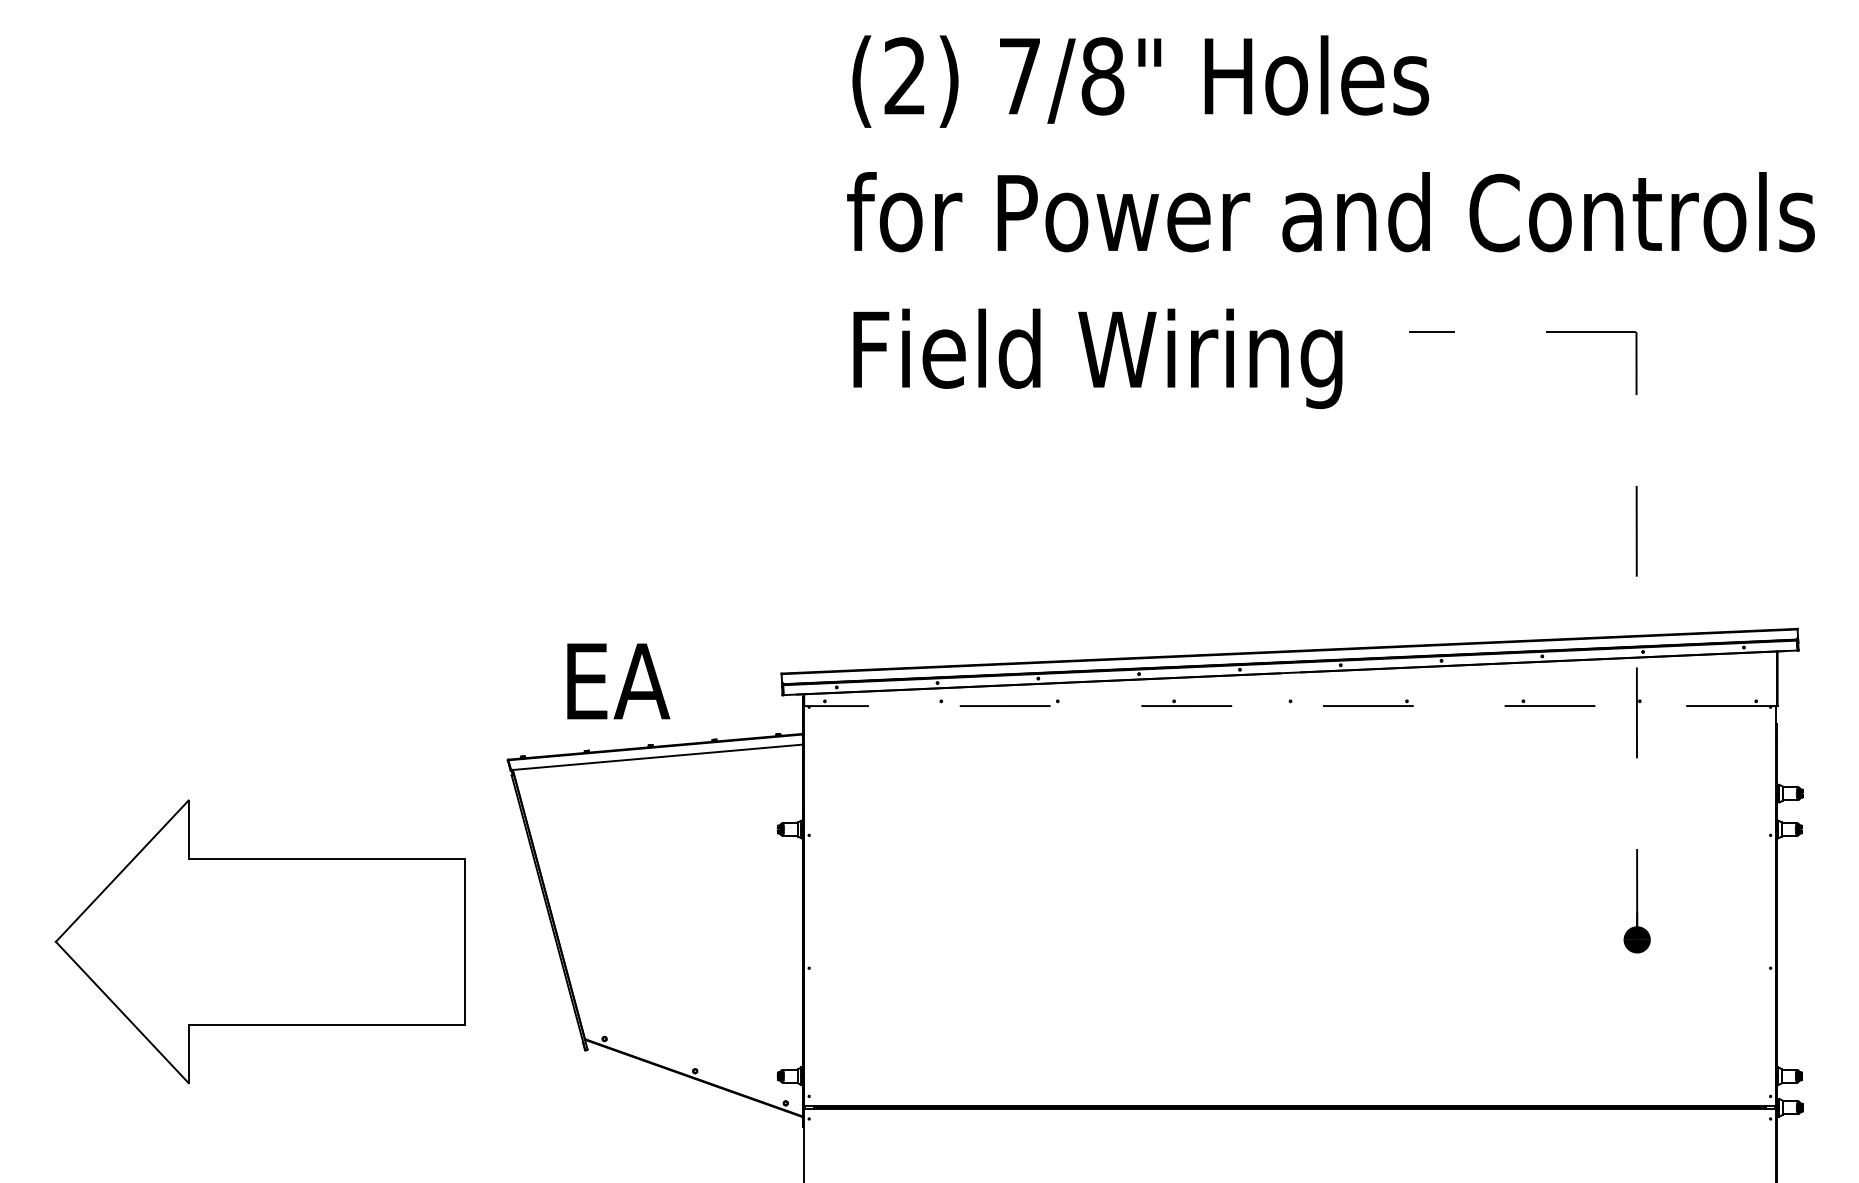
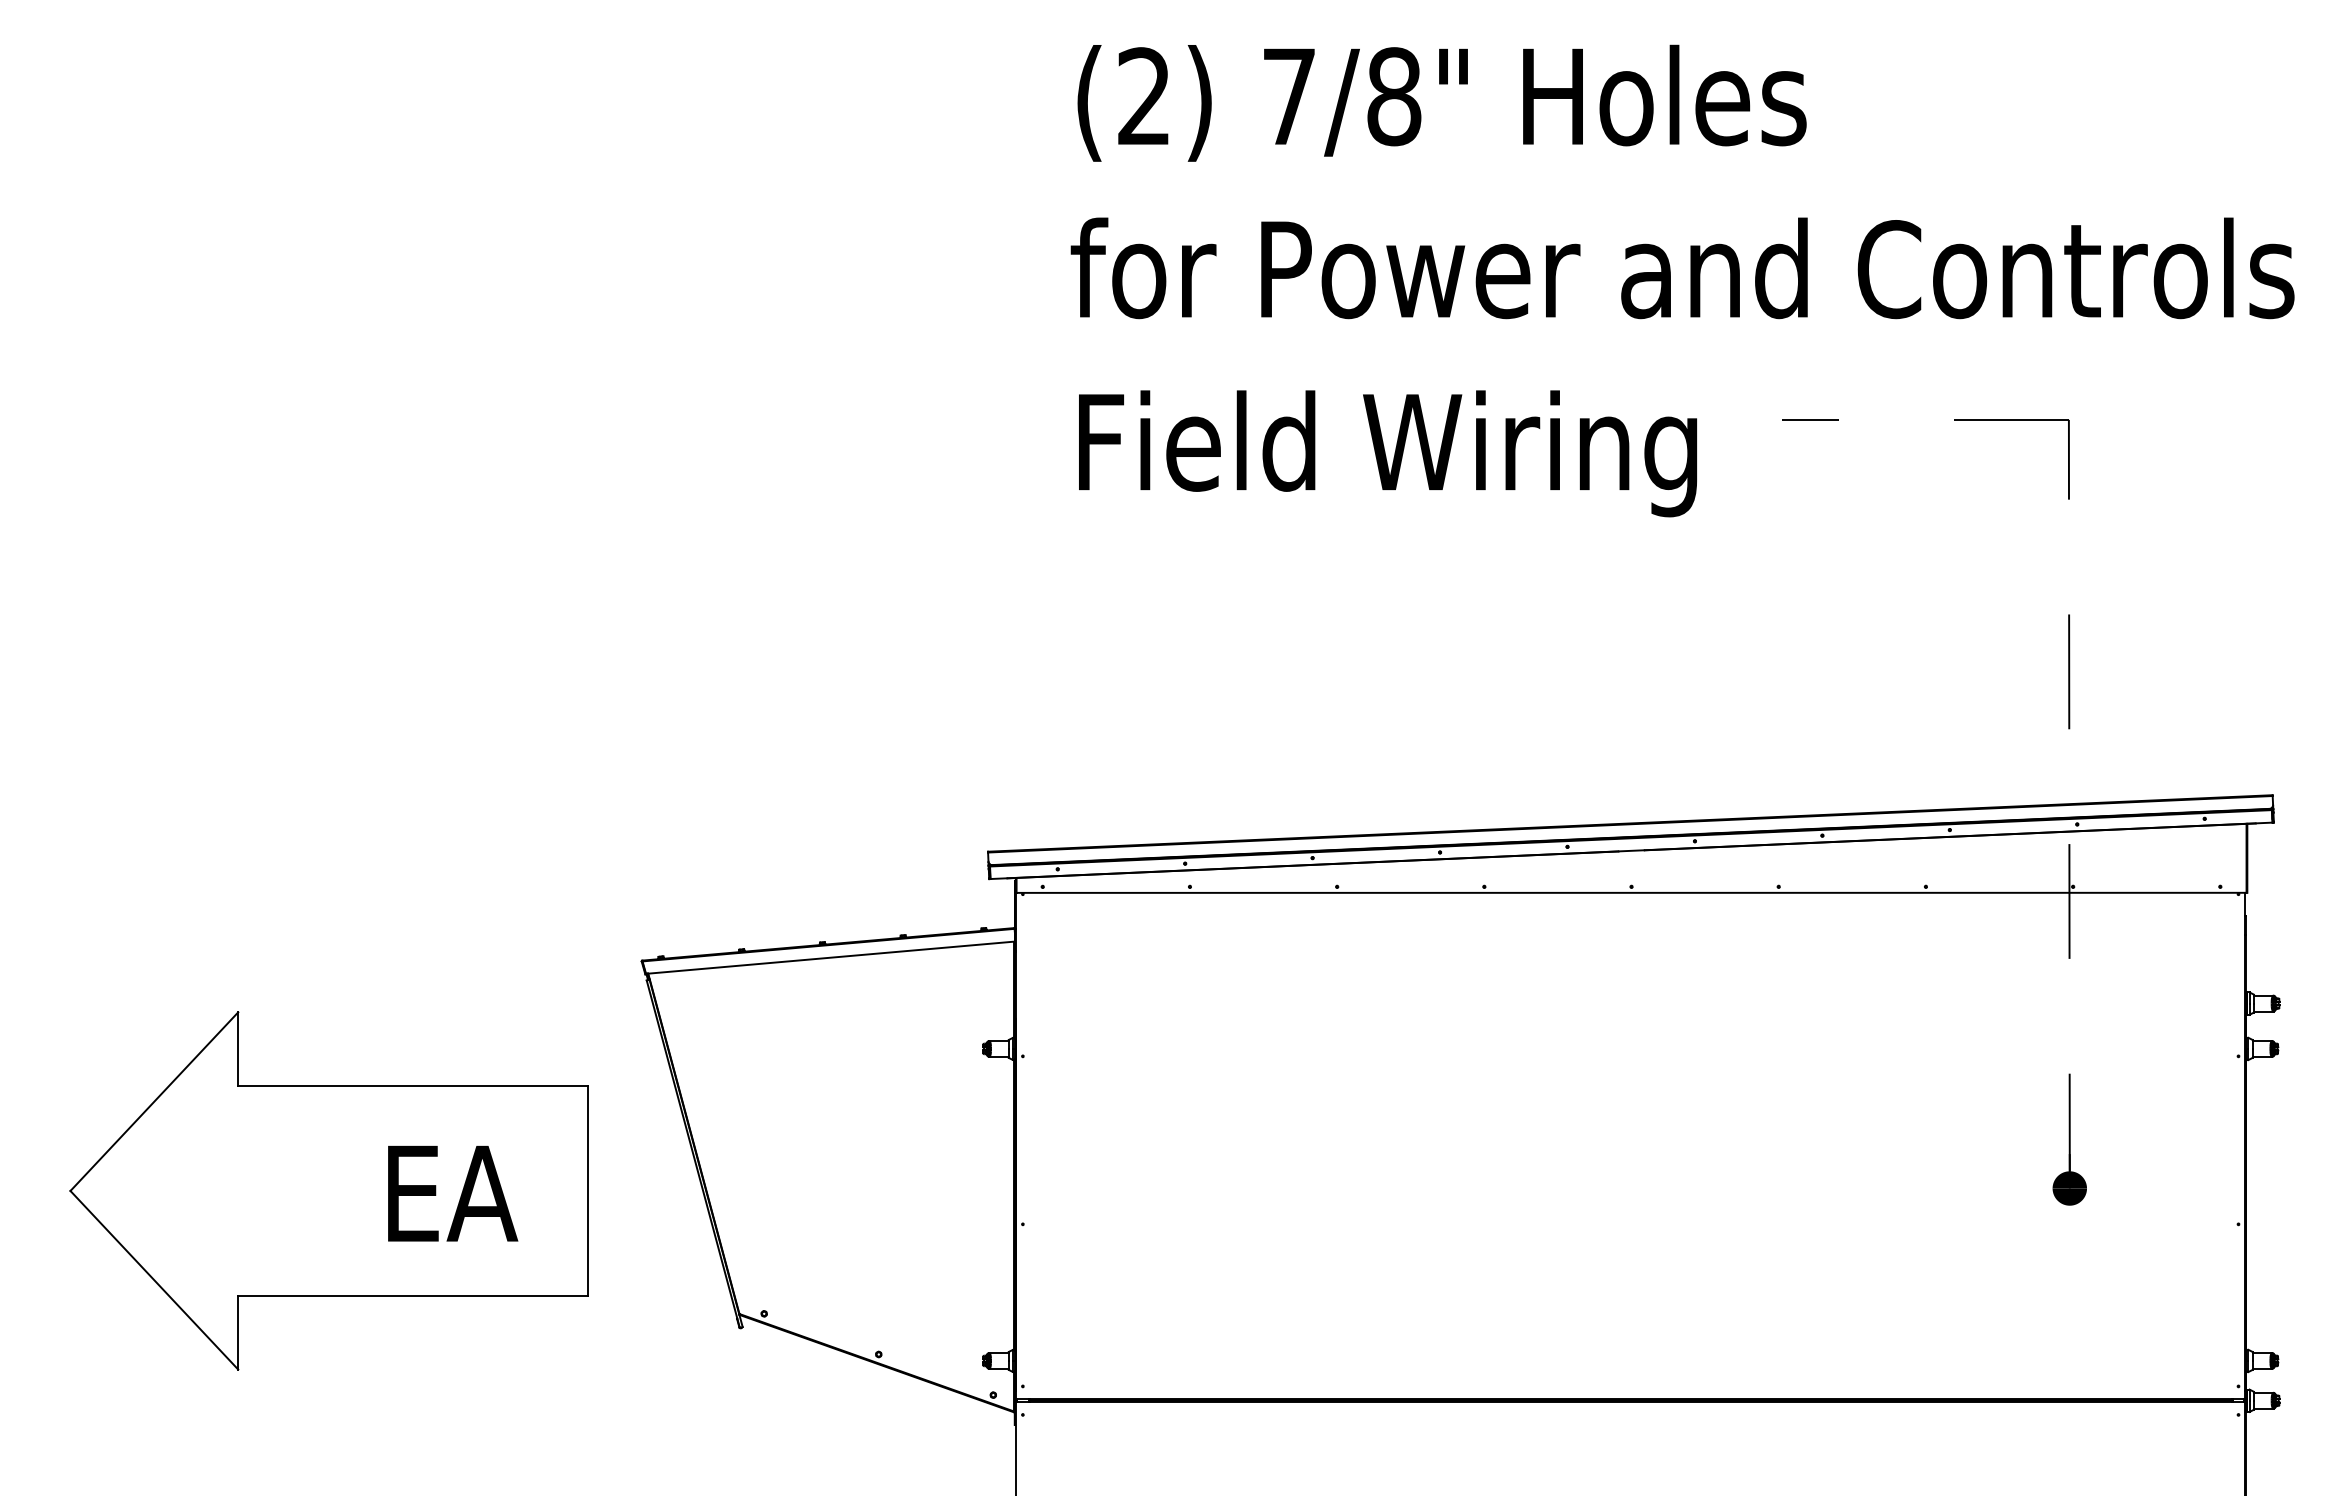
text: (619, 681) -> (453, 1193), moved
line: (1290, 705) -> (1631, 892), dashed -> solid

